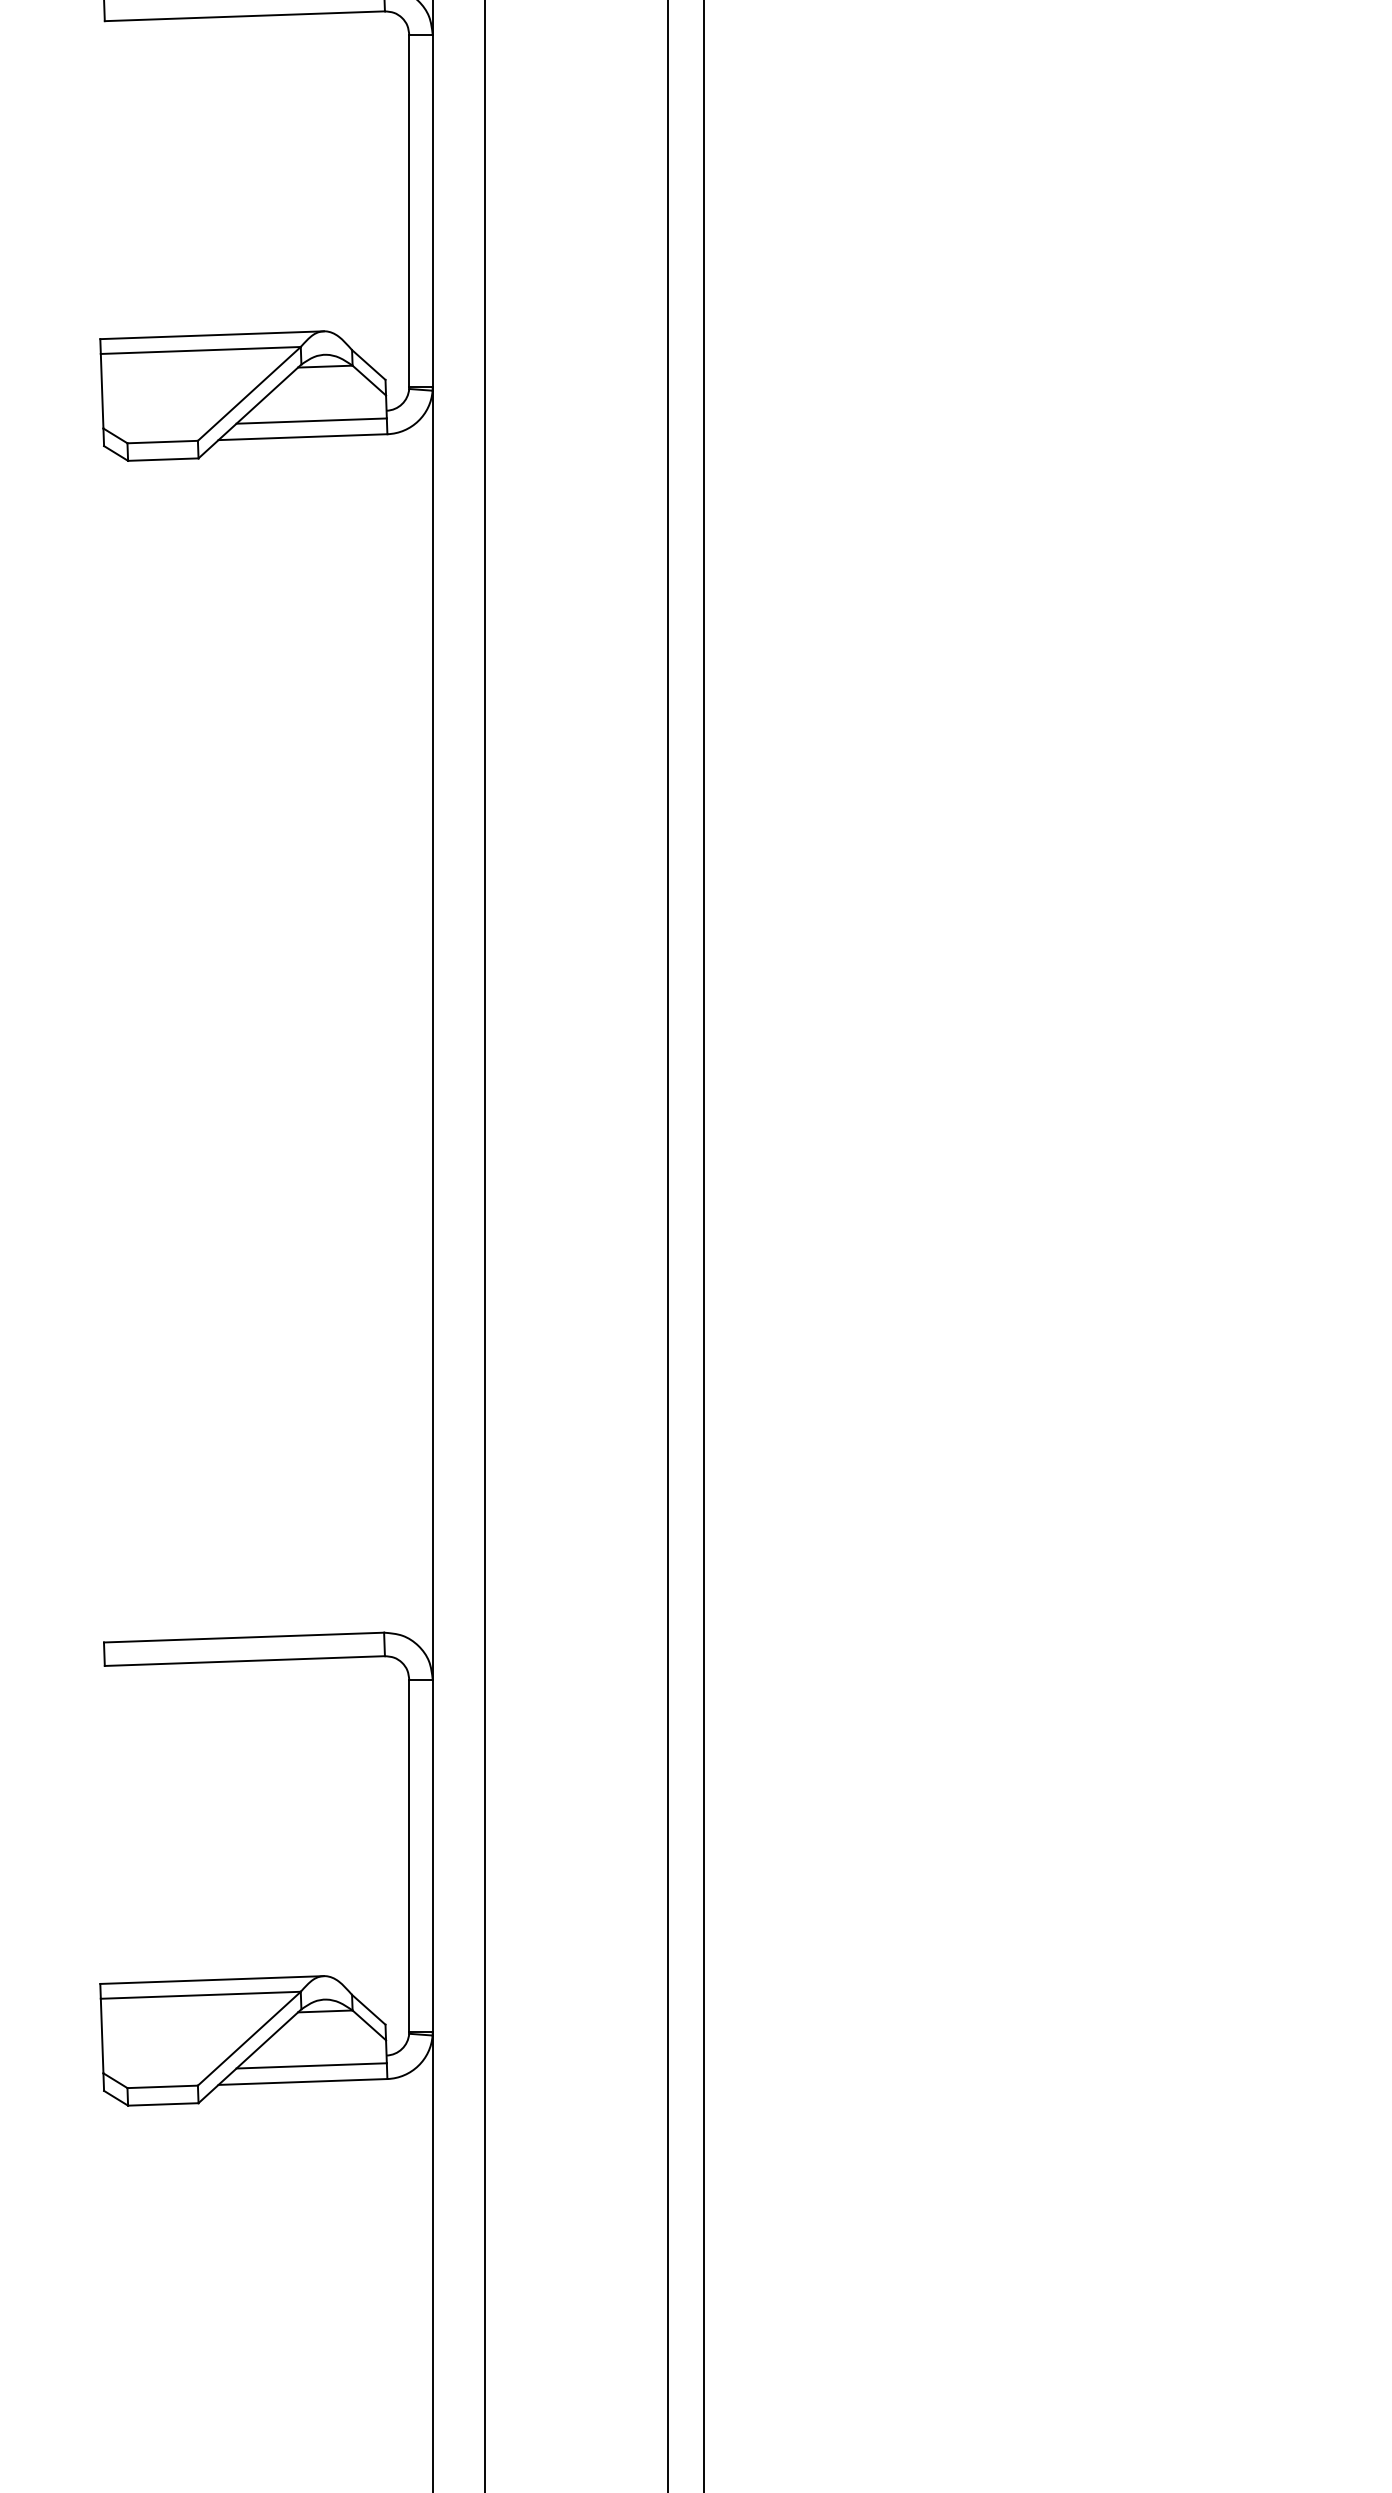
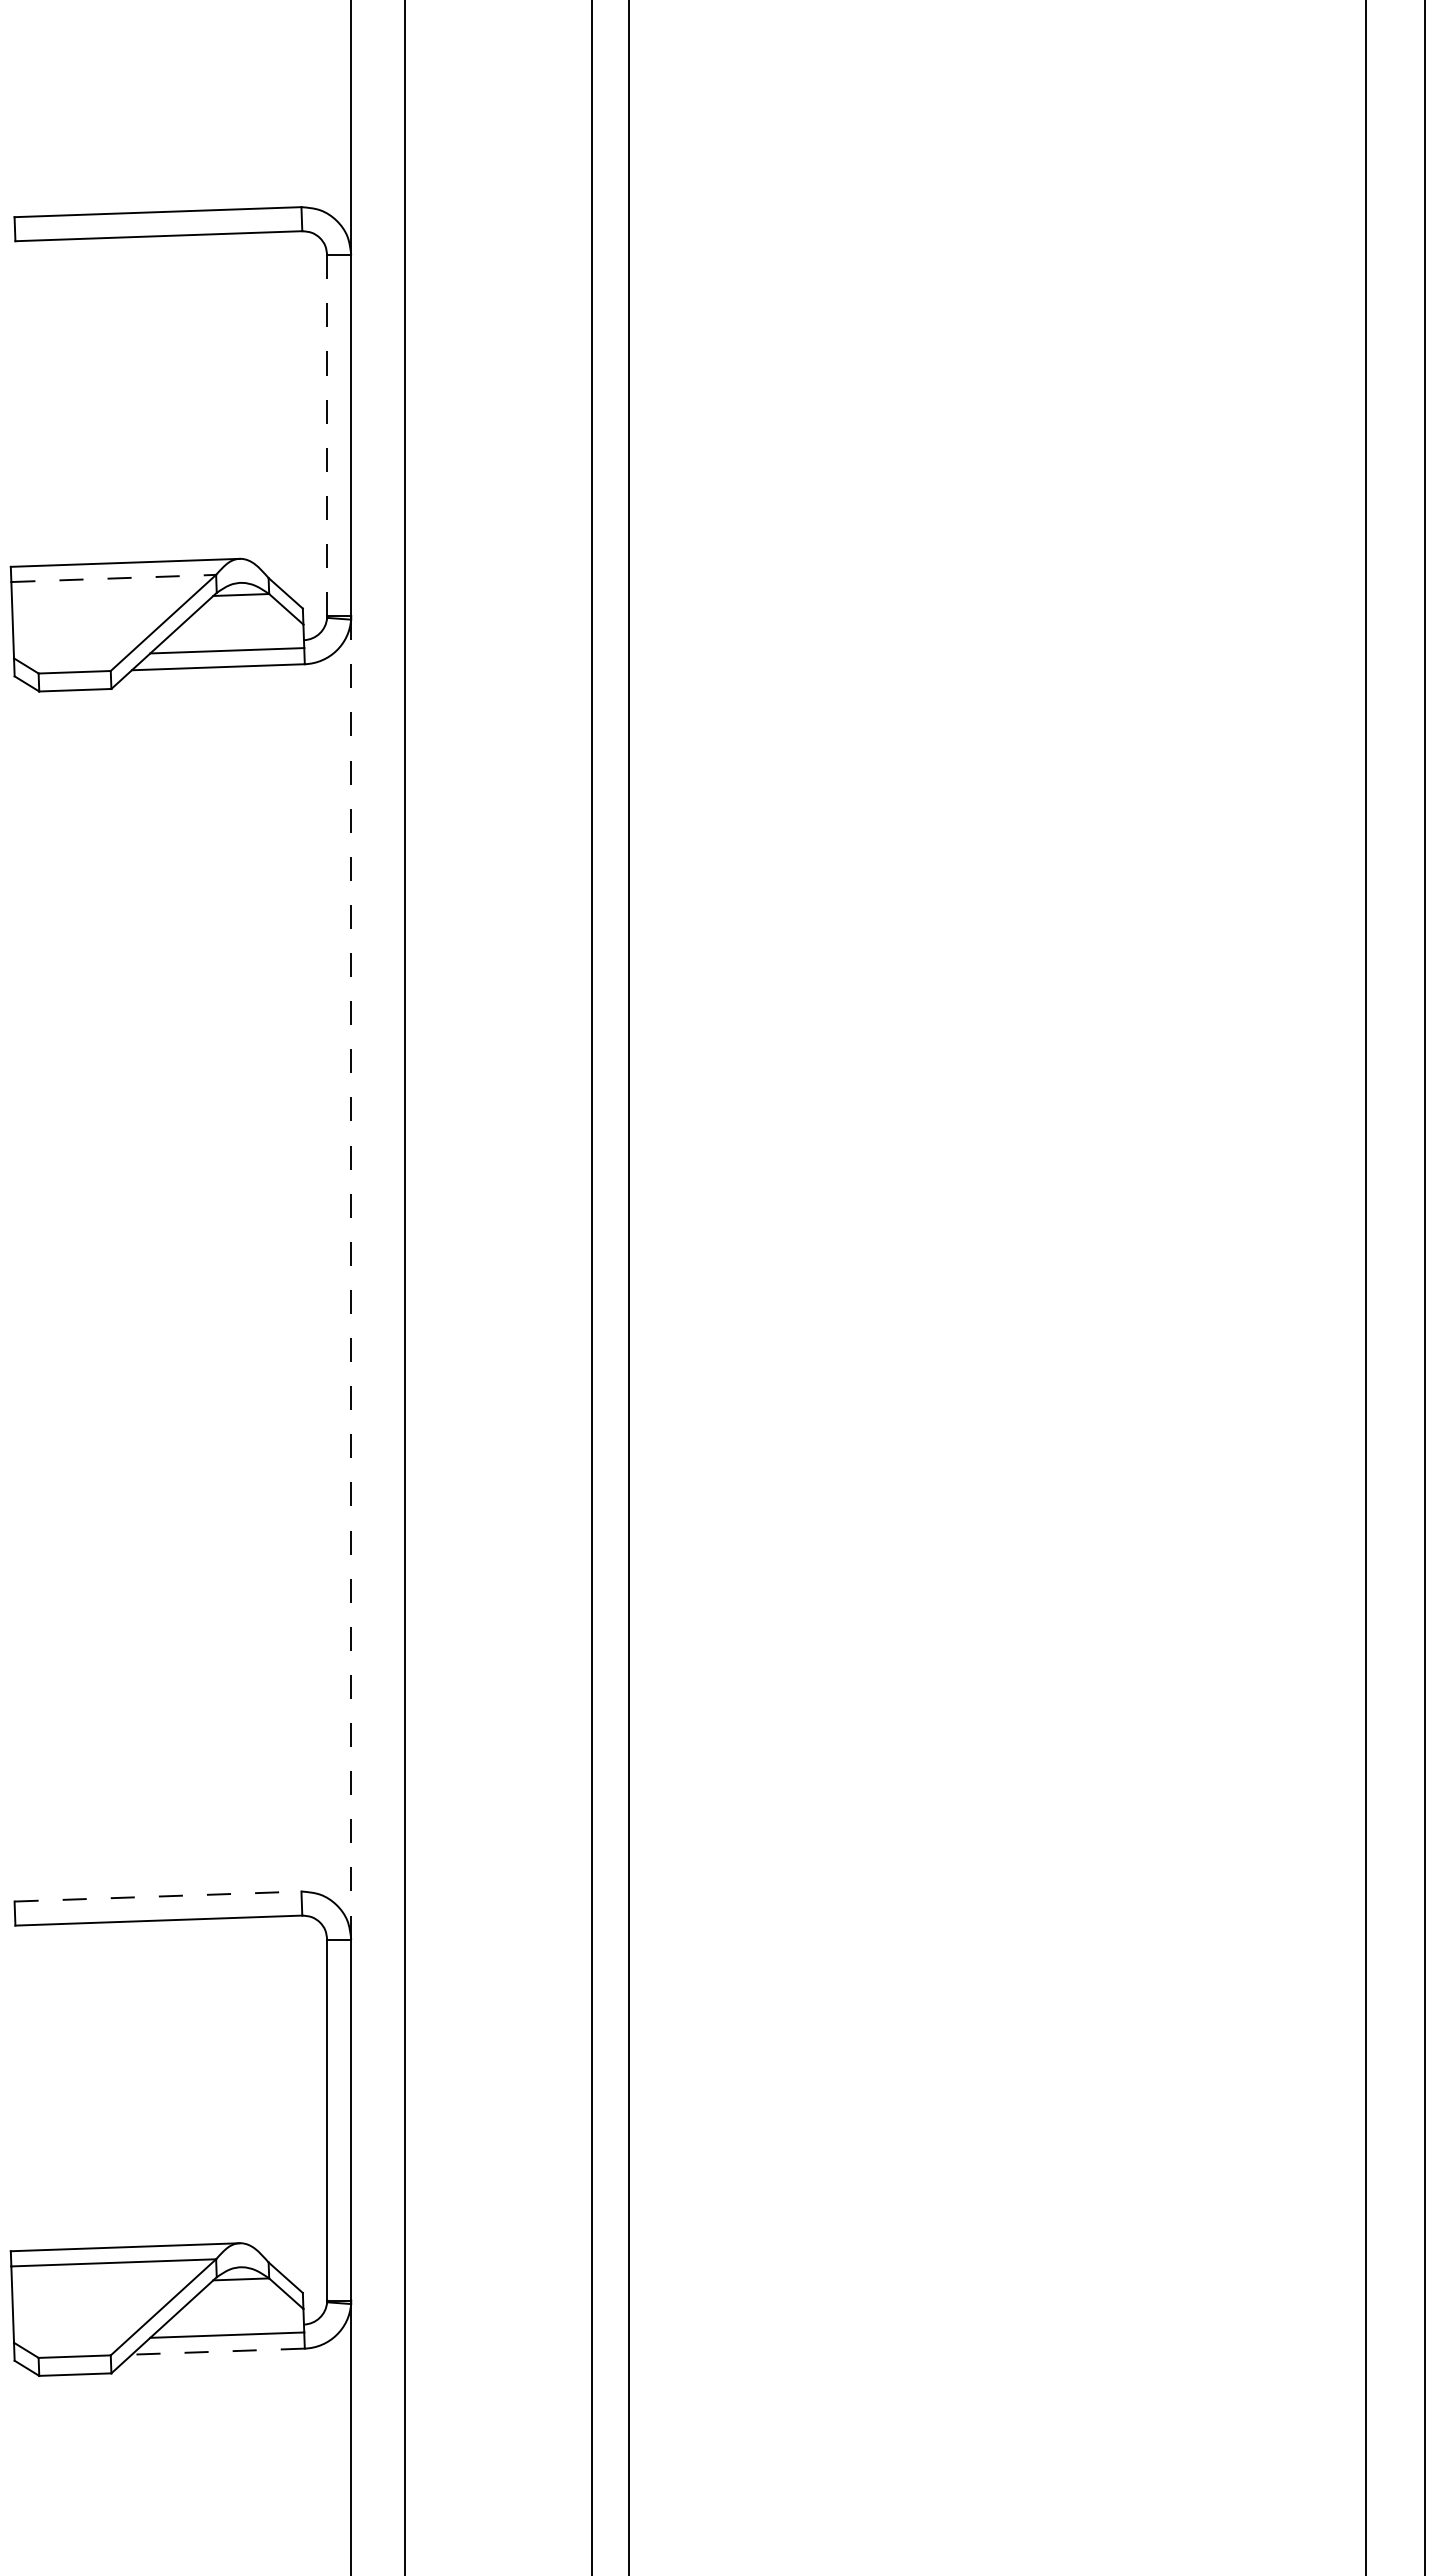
line: (409, 211) -> (327, 436), solid -> dashed
line: (201, 350) -> (114, 578), solid -> dashed
line: (432, 1033) -> (351, 1277), solid -> dashed
line: (244, 1637) -> (158, 1896), solid -> dashed
line: (303, 2081) -> (218, 2351), solid -> dashed

